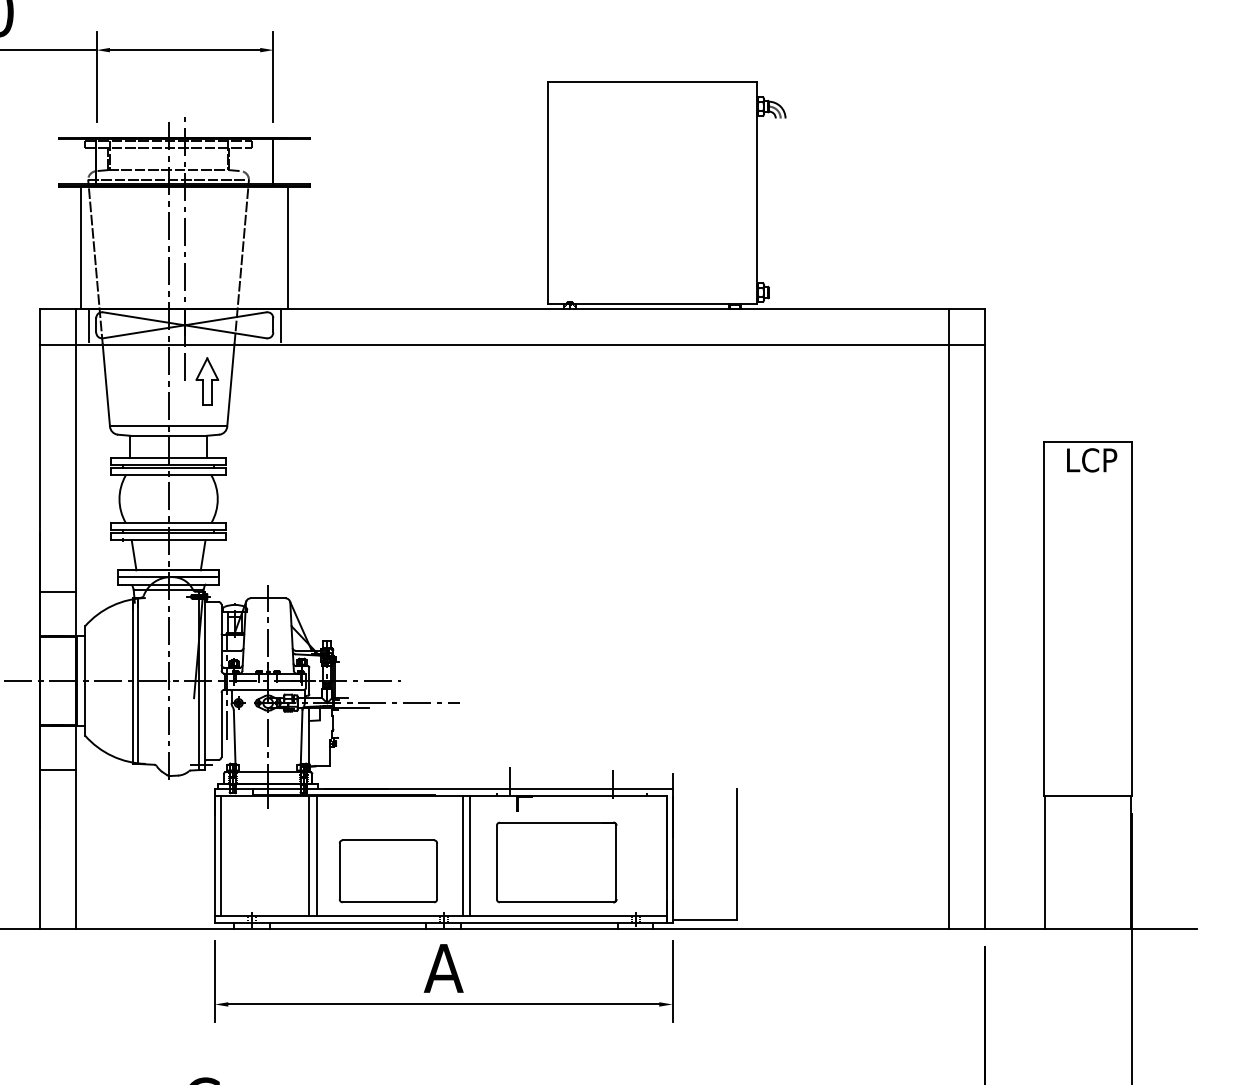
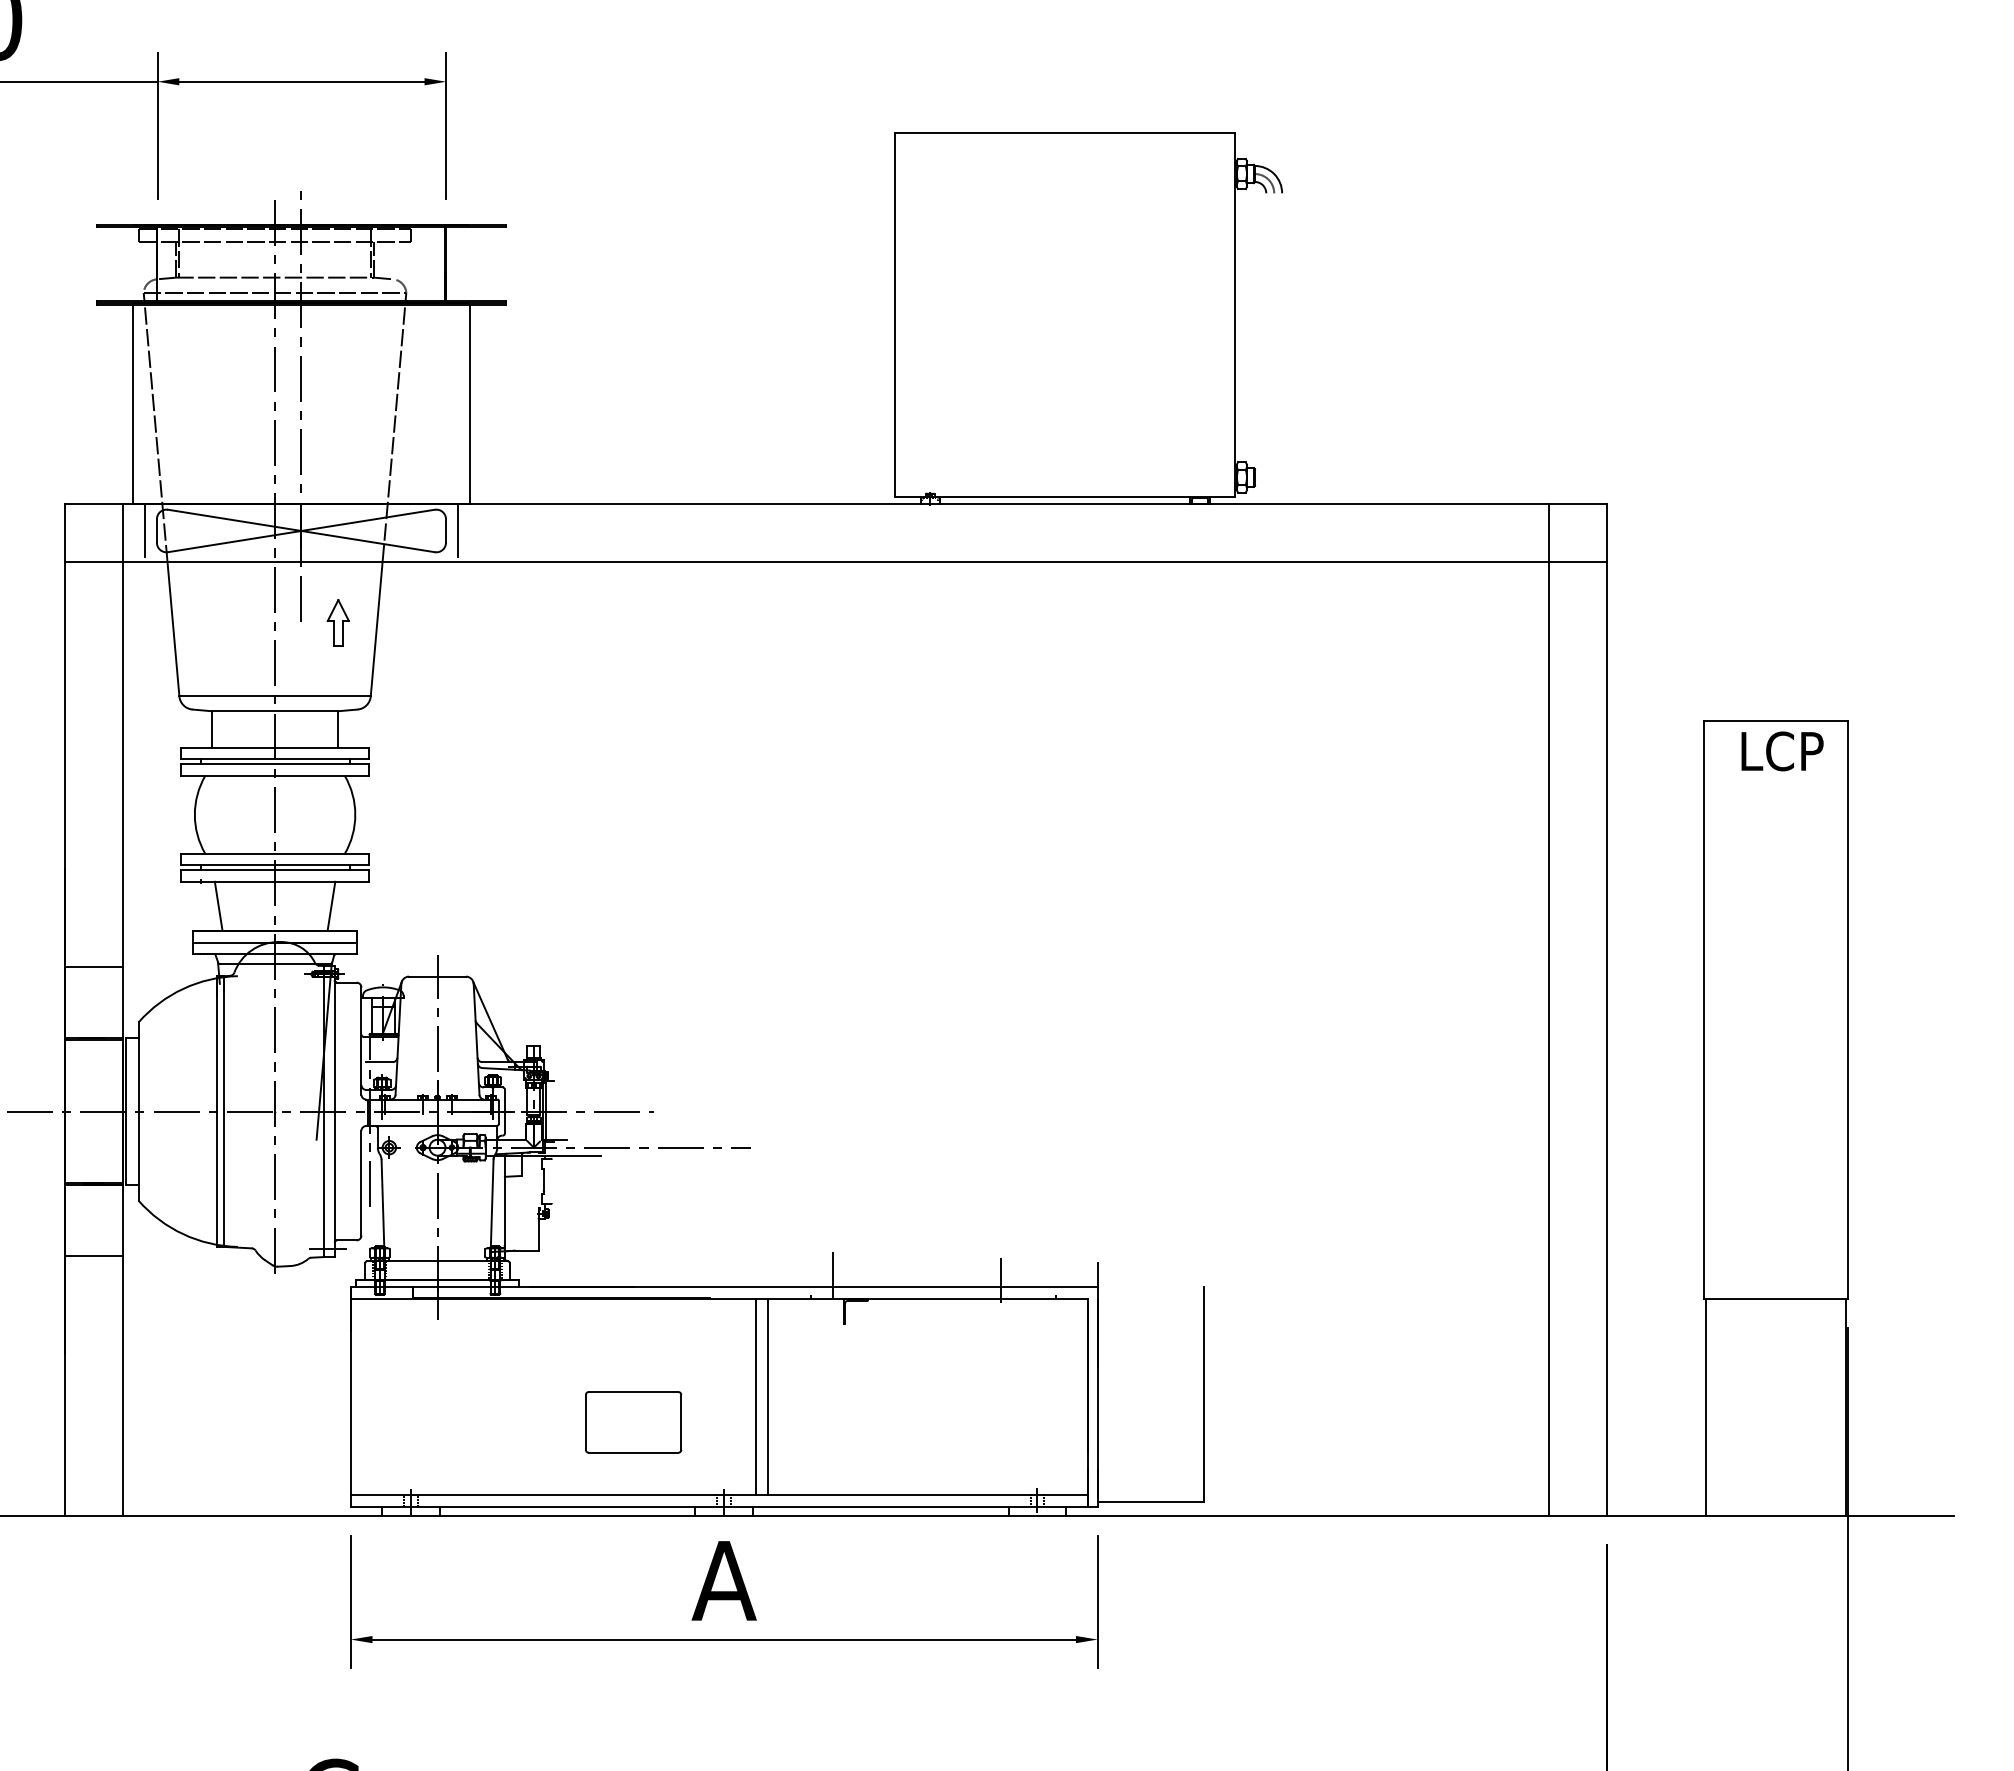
part: (207, 381) -> (338, 622), size x0.6
line: (220, 855) -> (359, 1396), removed
line: (309, 855) -> (505, 1396), removed
line: (316, 855) -> (516, 1396), removed
part: (556, 862) -> (908, 1407), removed
part: (387, 871) -> (632, 1422), size x0.6

